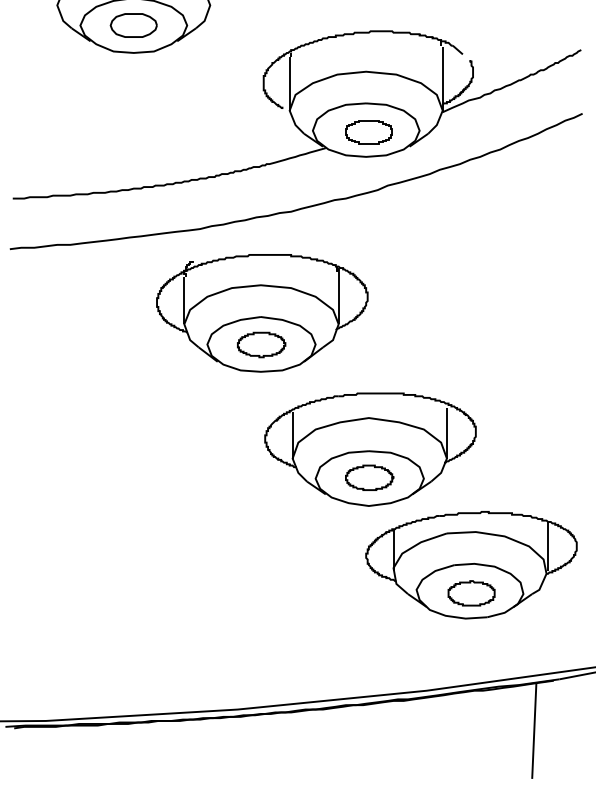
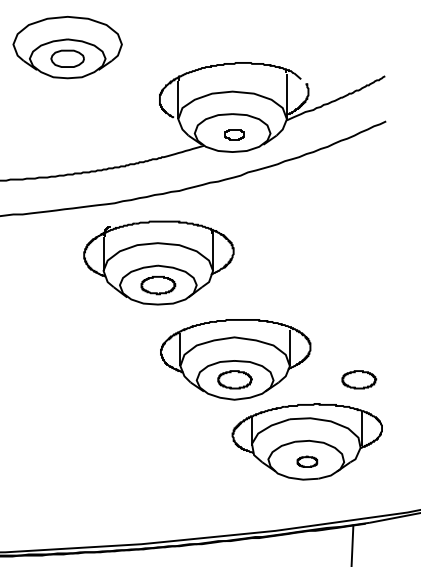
part: (368, 132) -> (234, 134), size x0.6
part: (544, 477) -> (359, 379), added
part: (471, 593) -> (307, 461), size x0.6

